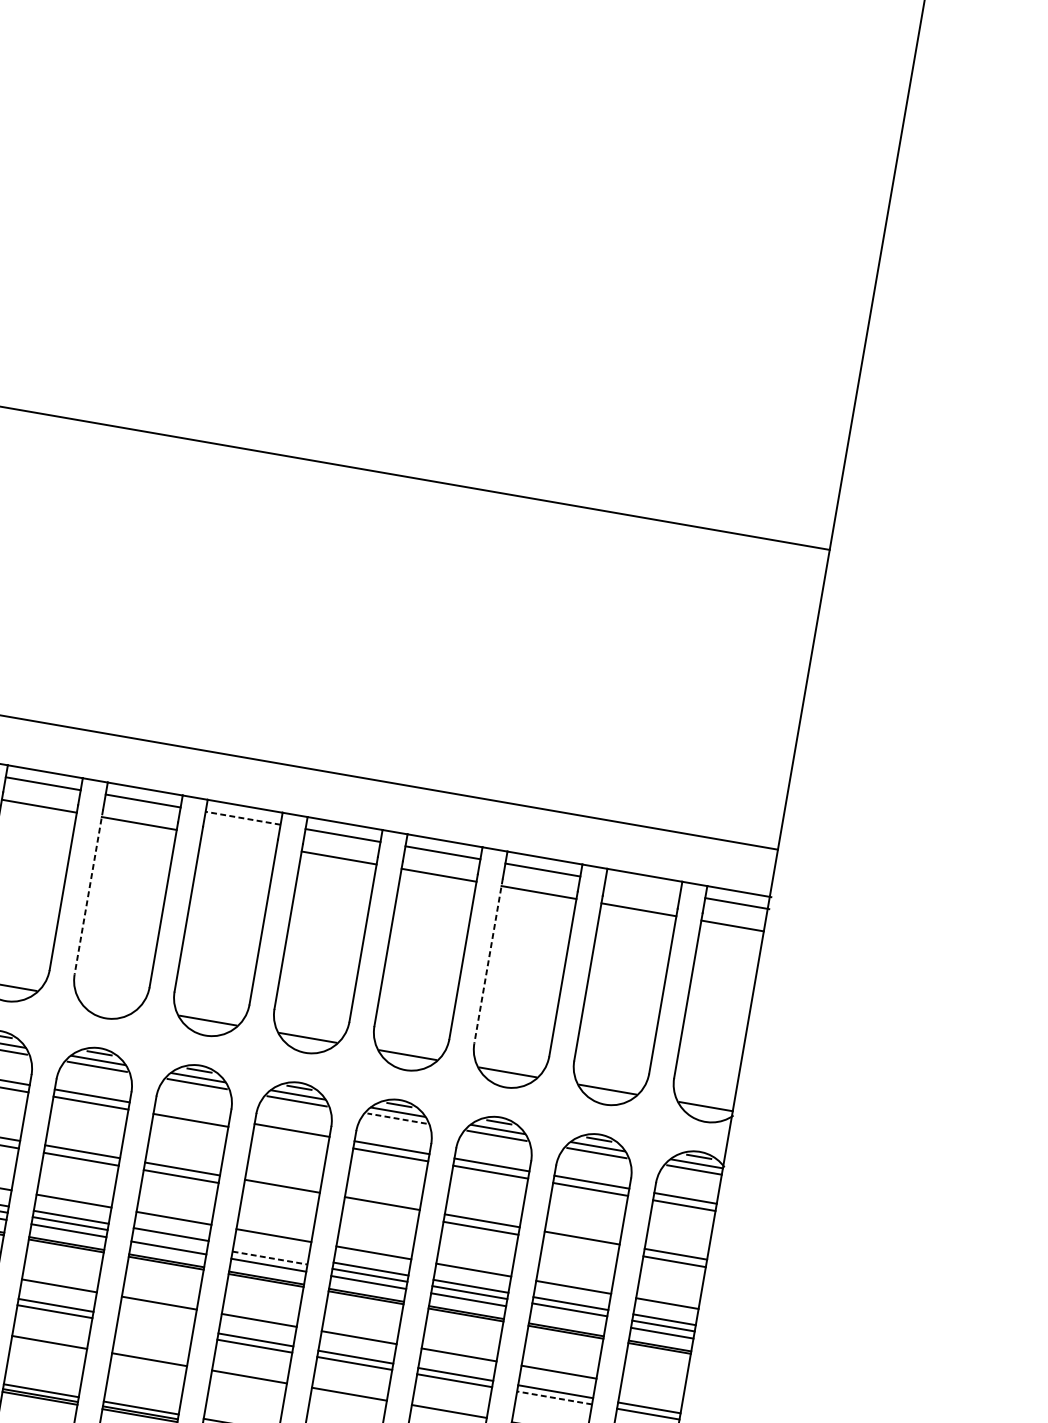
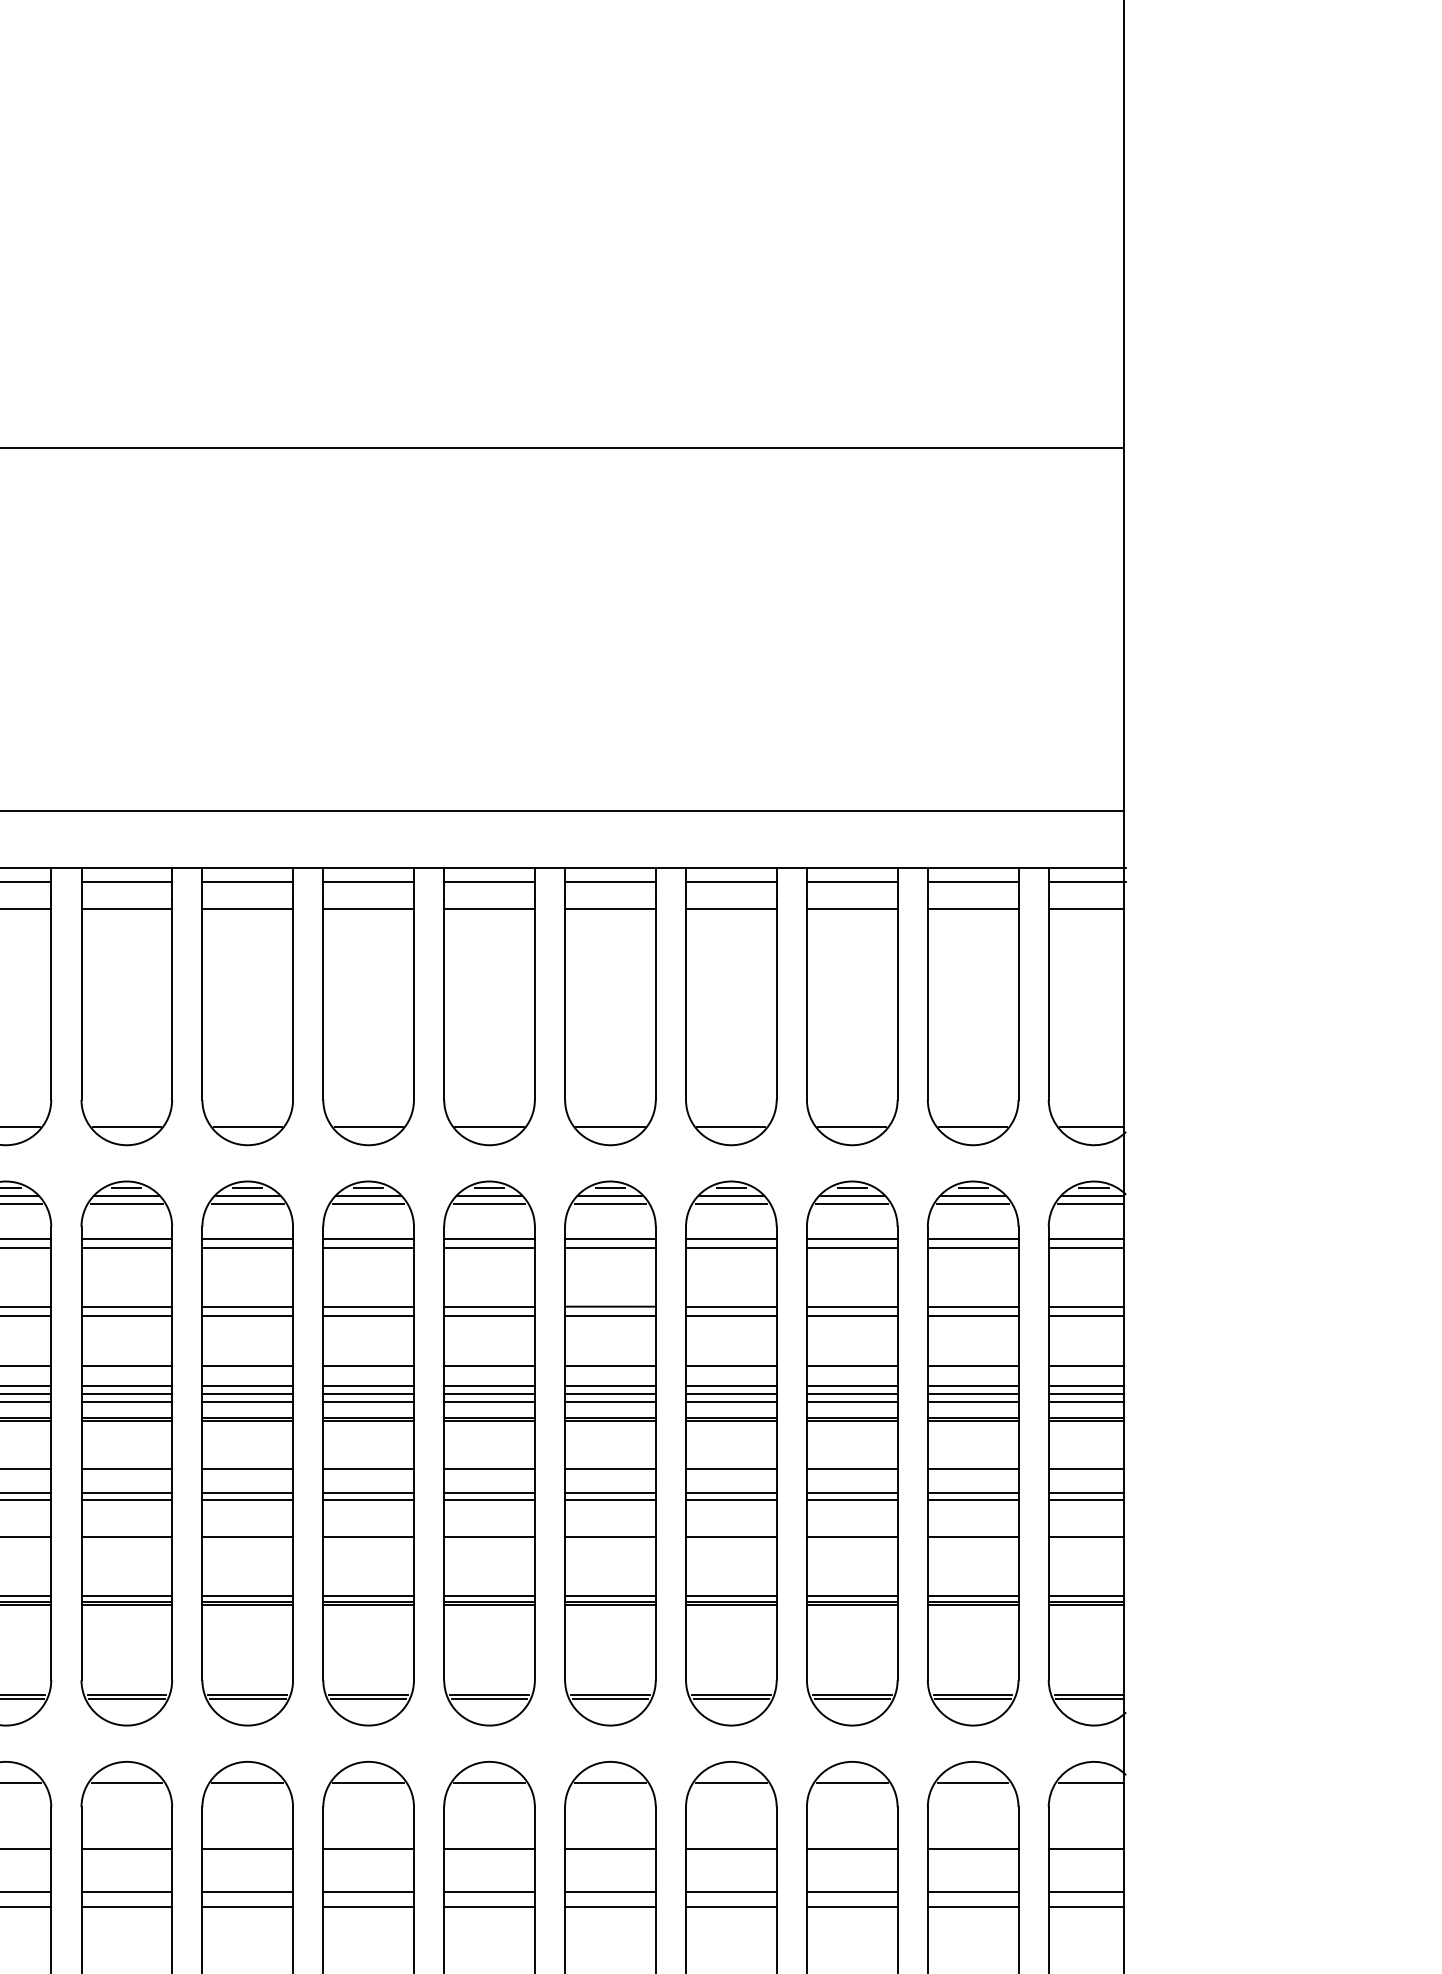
line: (243, 818) -> (489, 882), dashed -> solid
line: (239, 840) -> (489, 909), added
line: (642, 887) -> (972, 882), added
line: (89, 892) -> (323, 1000), dashed -> solid
line: (488, 961) -> (806, 1000), dashed -> solid
line: (108, 1003) -> (368, 1127), added
line: (192, 1113) -> (489, 1239), added
line: (397, 1118) -> (731, 1203), dashed -> solid
line: (290, 1137) -> (610, 1247), added
line: (281, 1193) -> (610, 1315), added
line: (381, 1210) -> (731, 1315), added
line: (170, 1240) -> (489, 1393), added
line: (580, 1245) -> (972, 1315), added
line: (271, 1251) -> (610, 1385), added
line: (270, 1258) -> (610, 1393), dashed -> solid
line: (568, 1317) -> (972, 1402), added
line: (155, 1322) -> (489, 1492), added
line: (154, 1329) -> (489, 1500), added
line: (652, 1387) -> (1086, 1468), added
line: (554, 1398) -> (972, 1500), dashed -> solid

